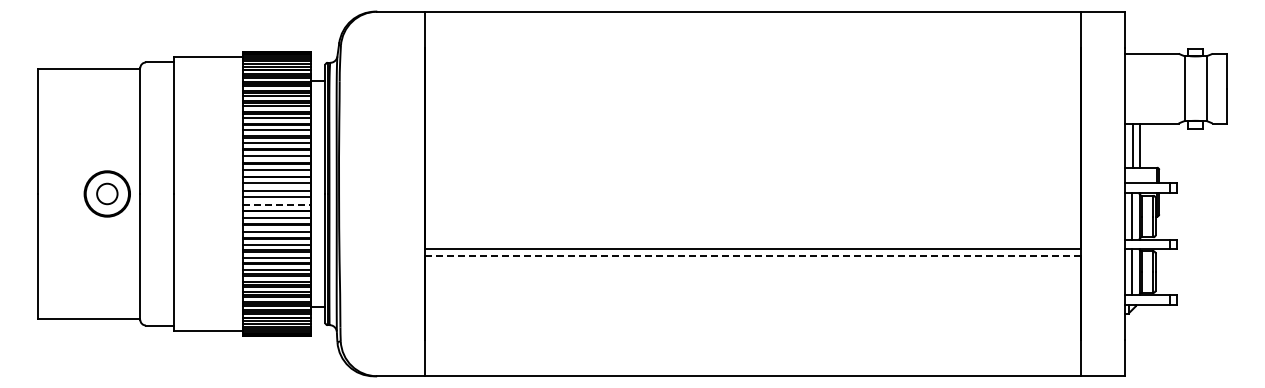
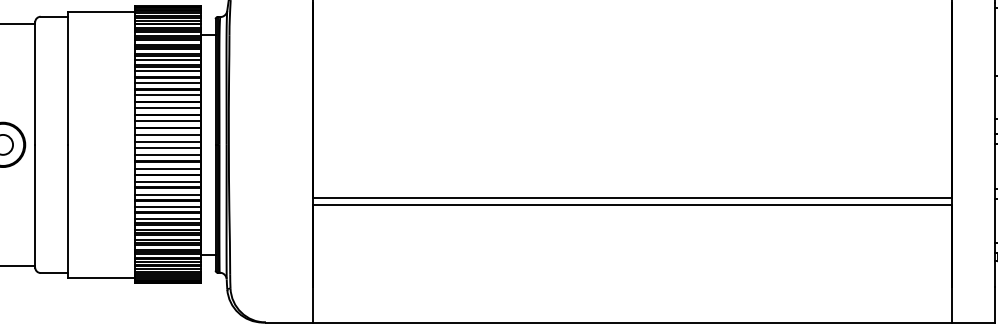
line: (277, 204) -> (168, 155), dashed -> solid
line: (752, 255) -> (631, 204), dashed -> solid

